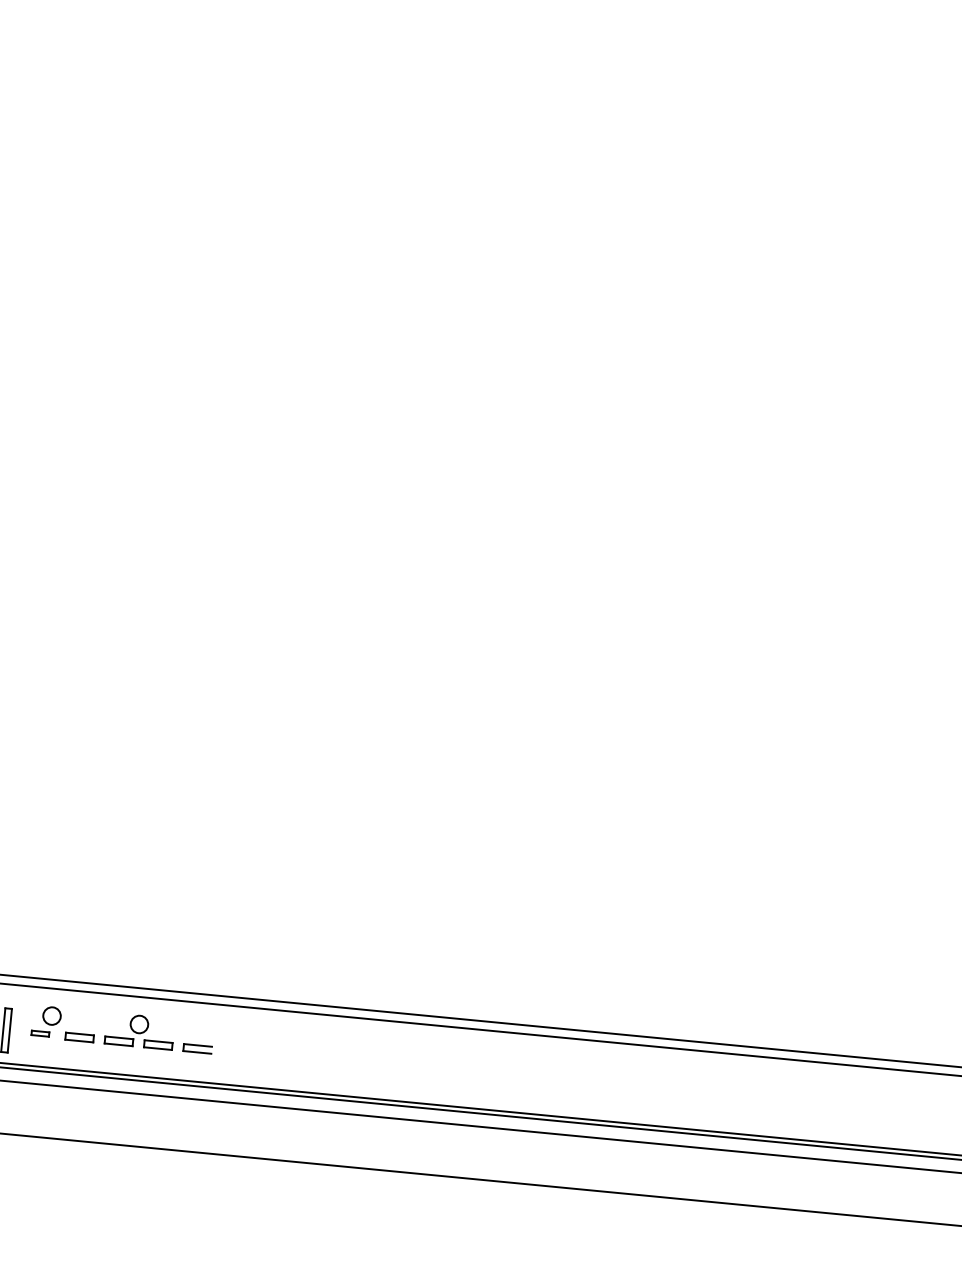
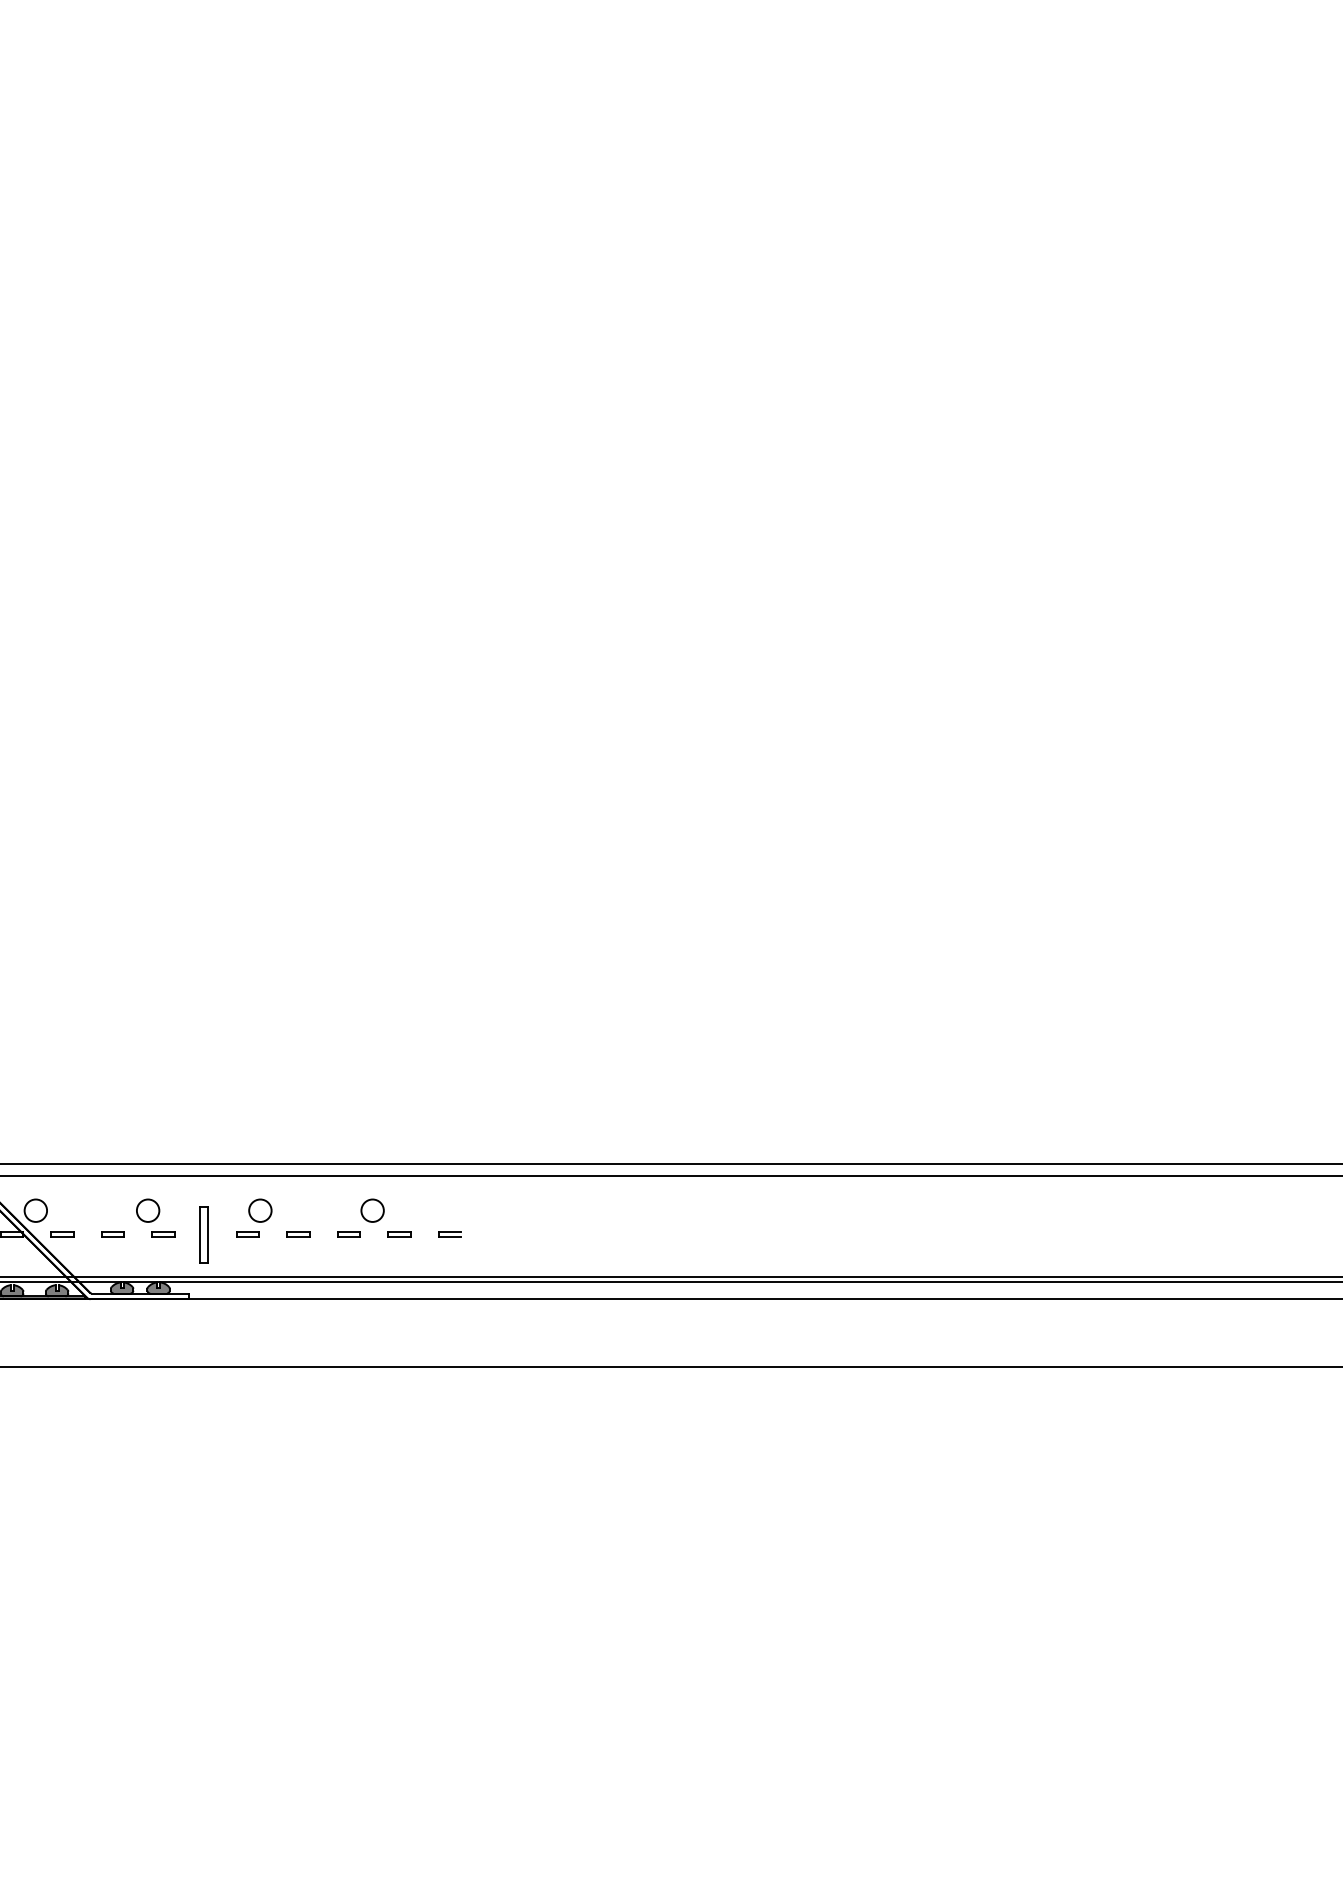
part: (79, 1037) -> (298, 1234), size x0.62
part: (118, 1041) -> (348, 1234), size x0.62
part: (158, 1045) -> (399, 1234), size x0.62
part: (197, 1048) -> (449, 1234), size x0.62

